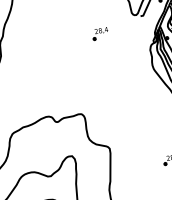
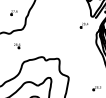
part: (98, 34) -> (83, 25), moved

